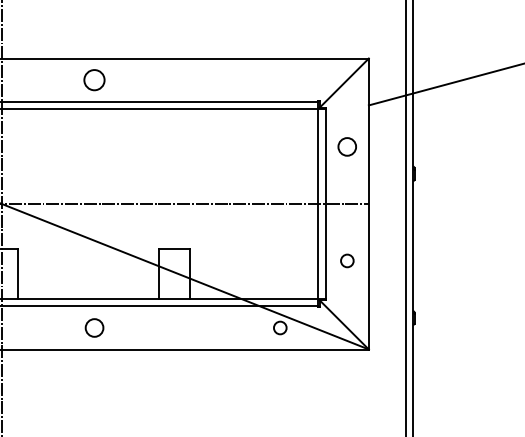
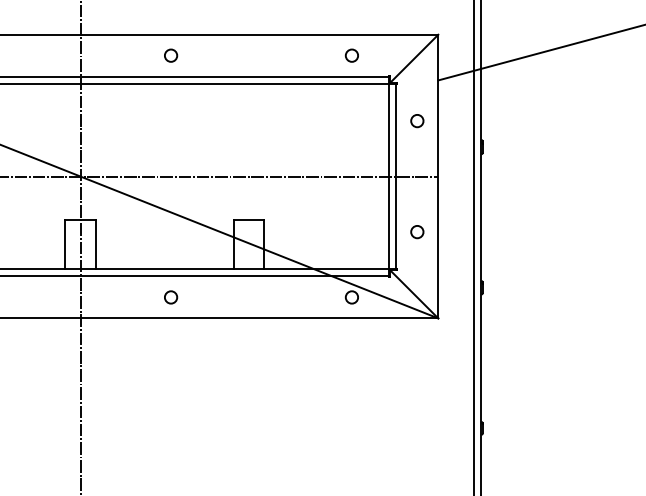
circle: (95, 79) -> (171, 55), size x0.62
circle: (279, 79) -> (351, 55), added
circle: (347, 147) -> (417, 121), size x0.71
circle: (95, 328) -> (171, 297), size x0.71

